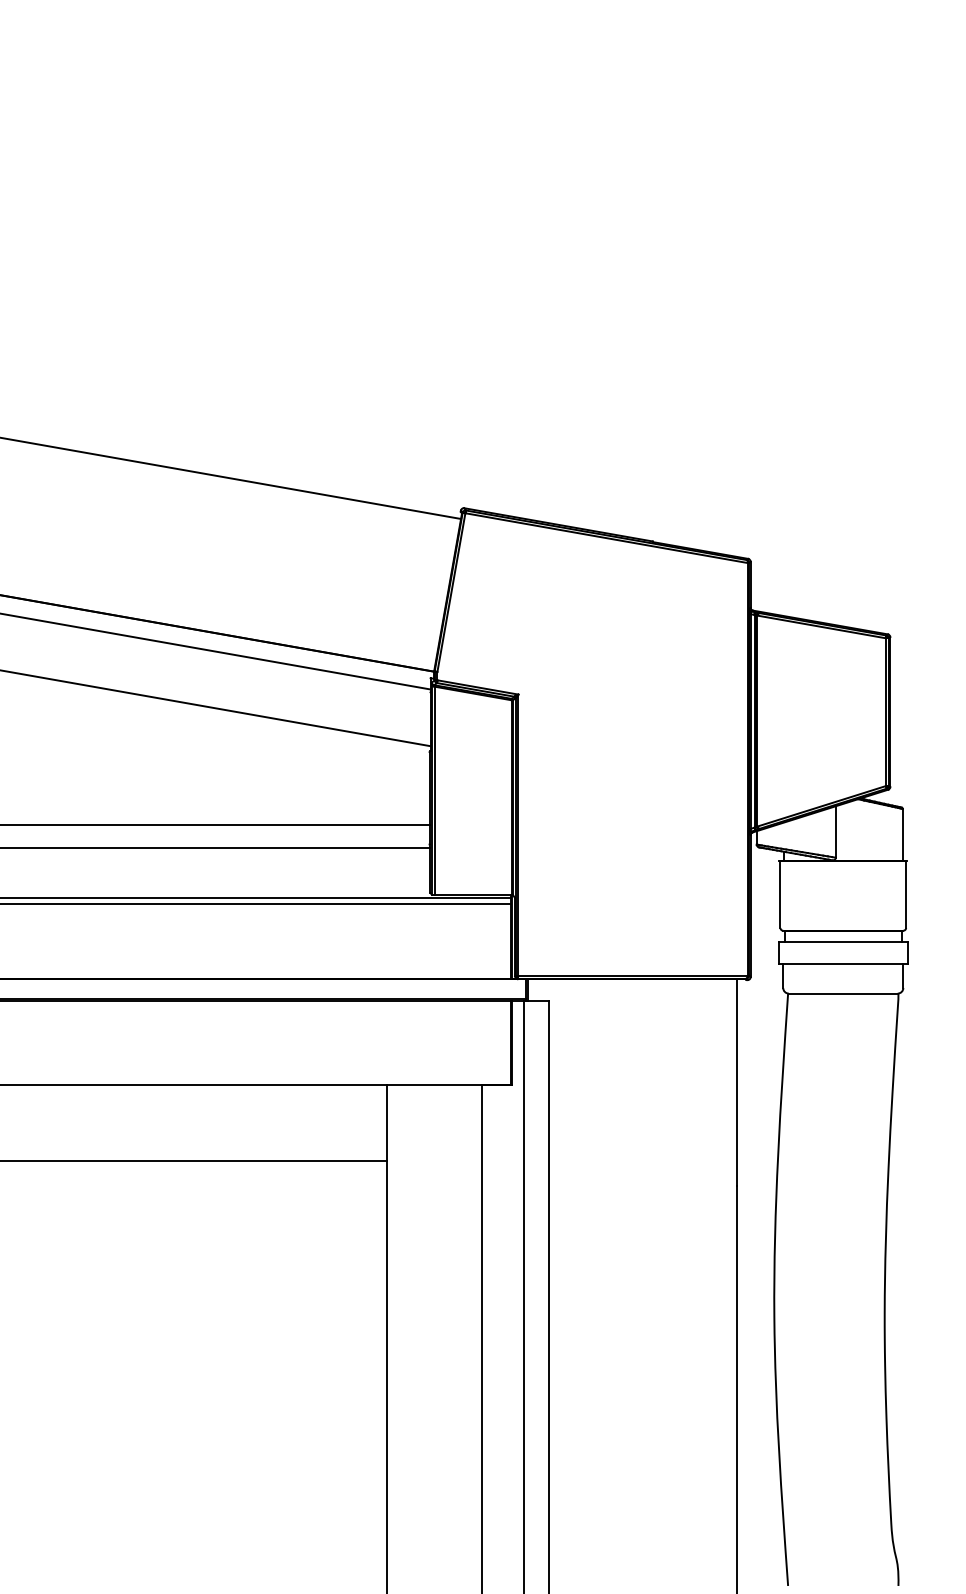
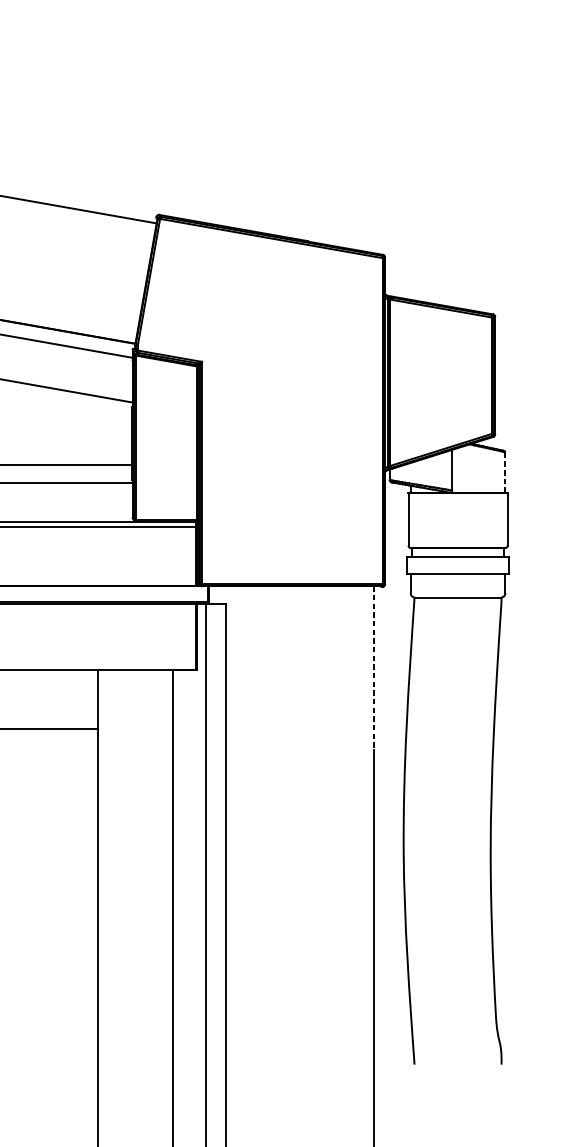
line: (902, 834) -> (504, 472), solid -> dashed
line: (737, 1082) -> (374, 667), solid -> dashed

